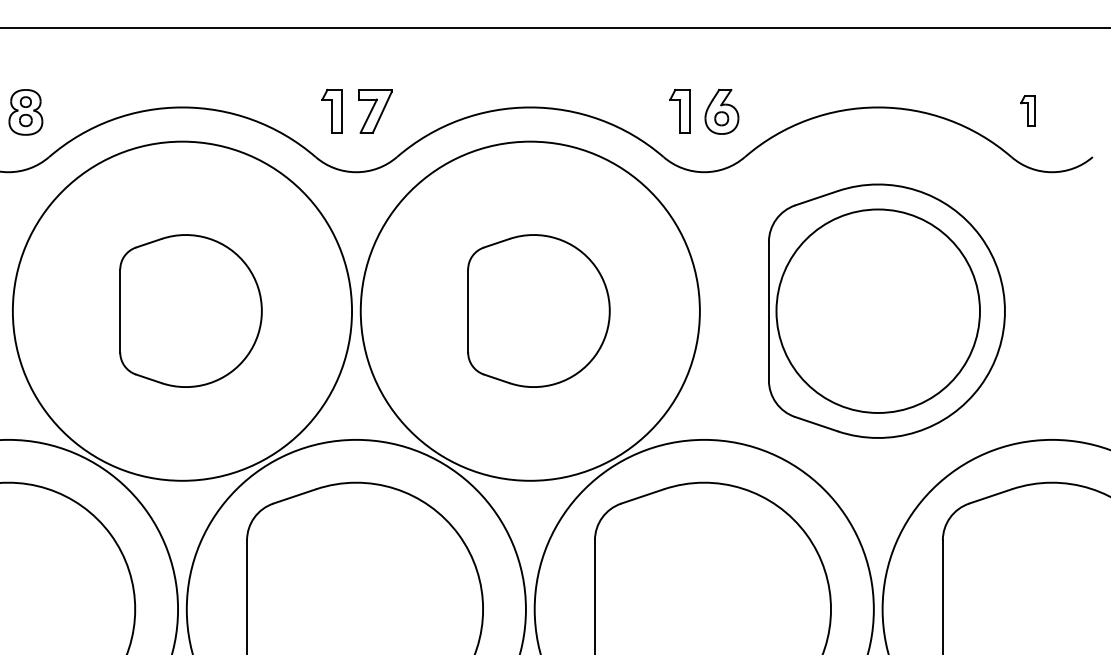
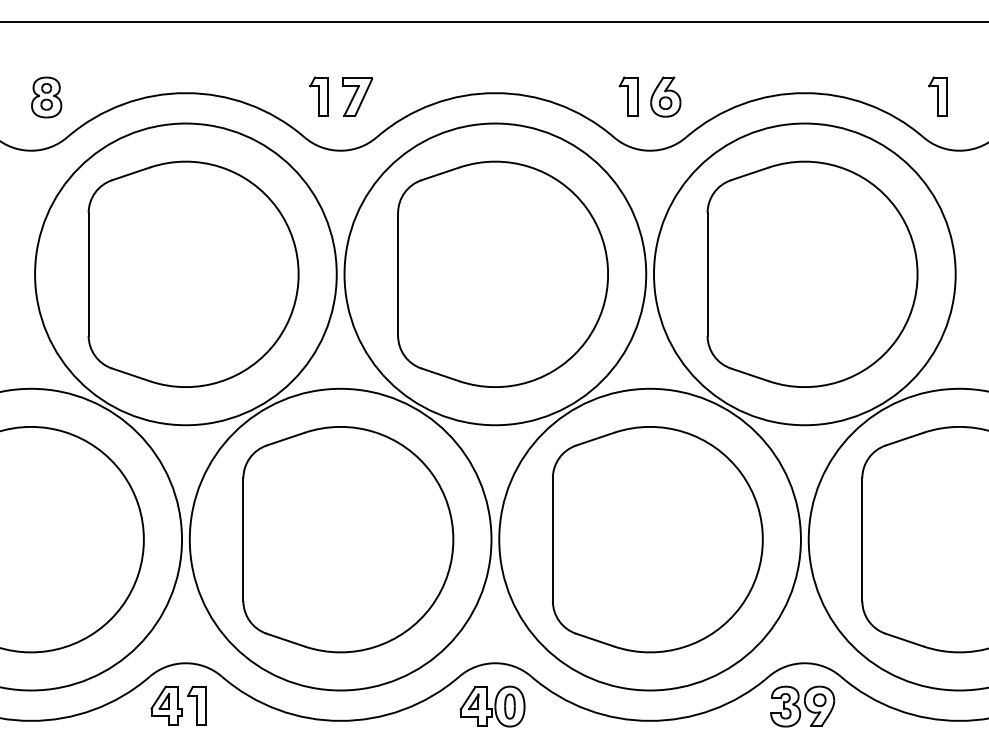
part: (1027, 111) -> (937, 96), size x1.43
part: (190, 310) -> (193, 273), size x1.67
part: (538, 310) -> (502, 273), size x1.67
circle: (877, 311) -> (804, 274), size x1.67

